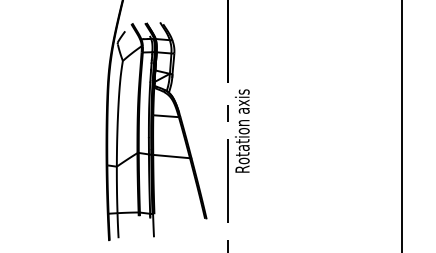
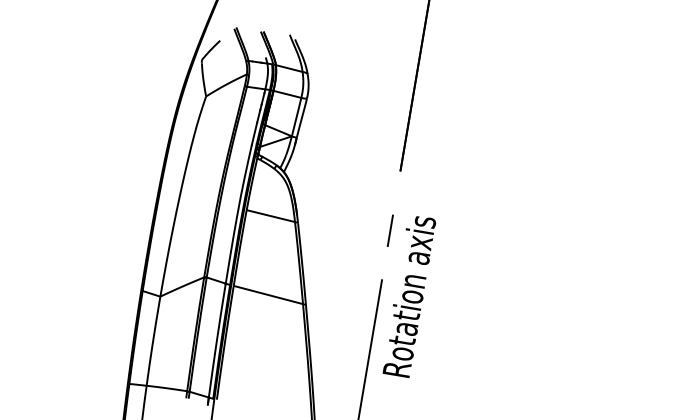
text: (242, 130) -> (409, 295), moved

